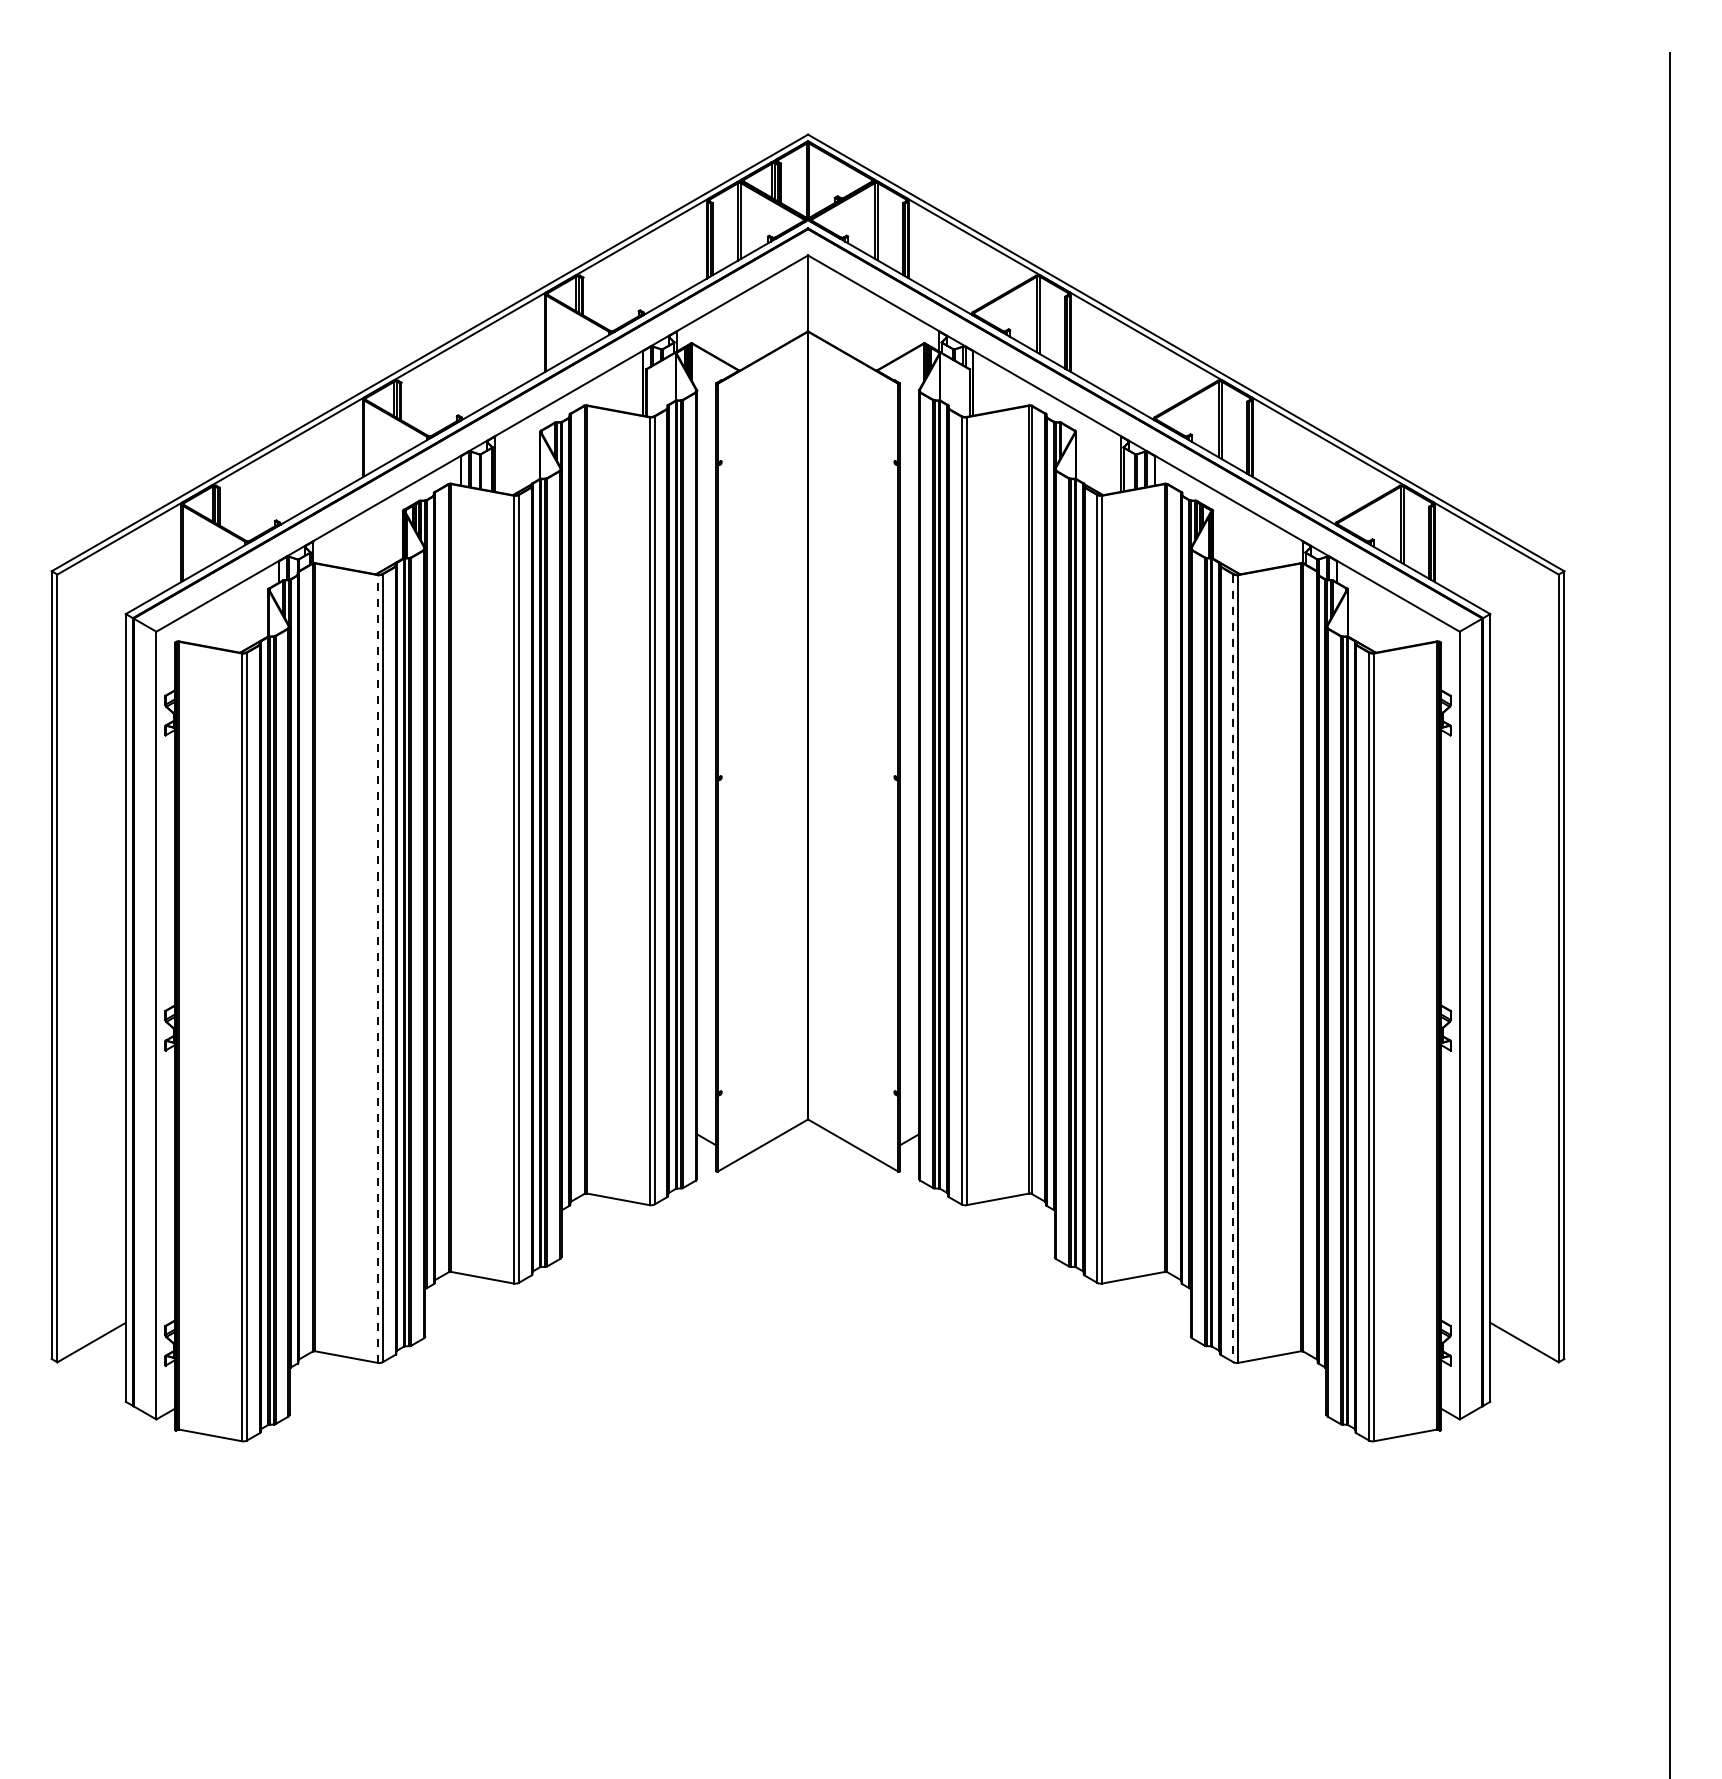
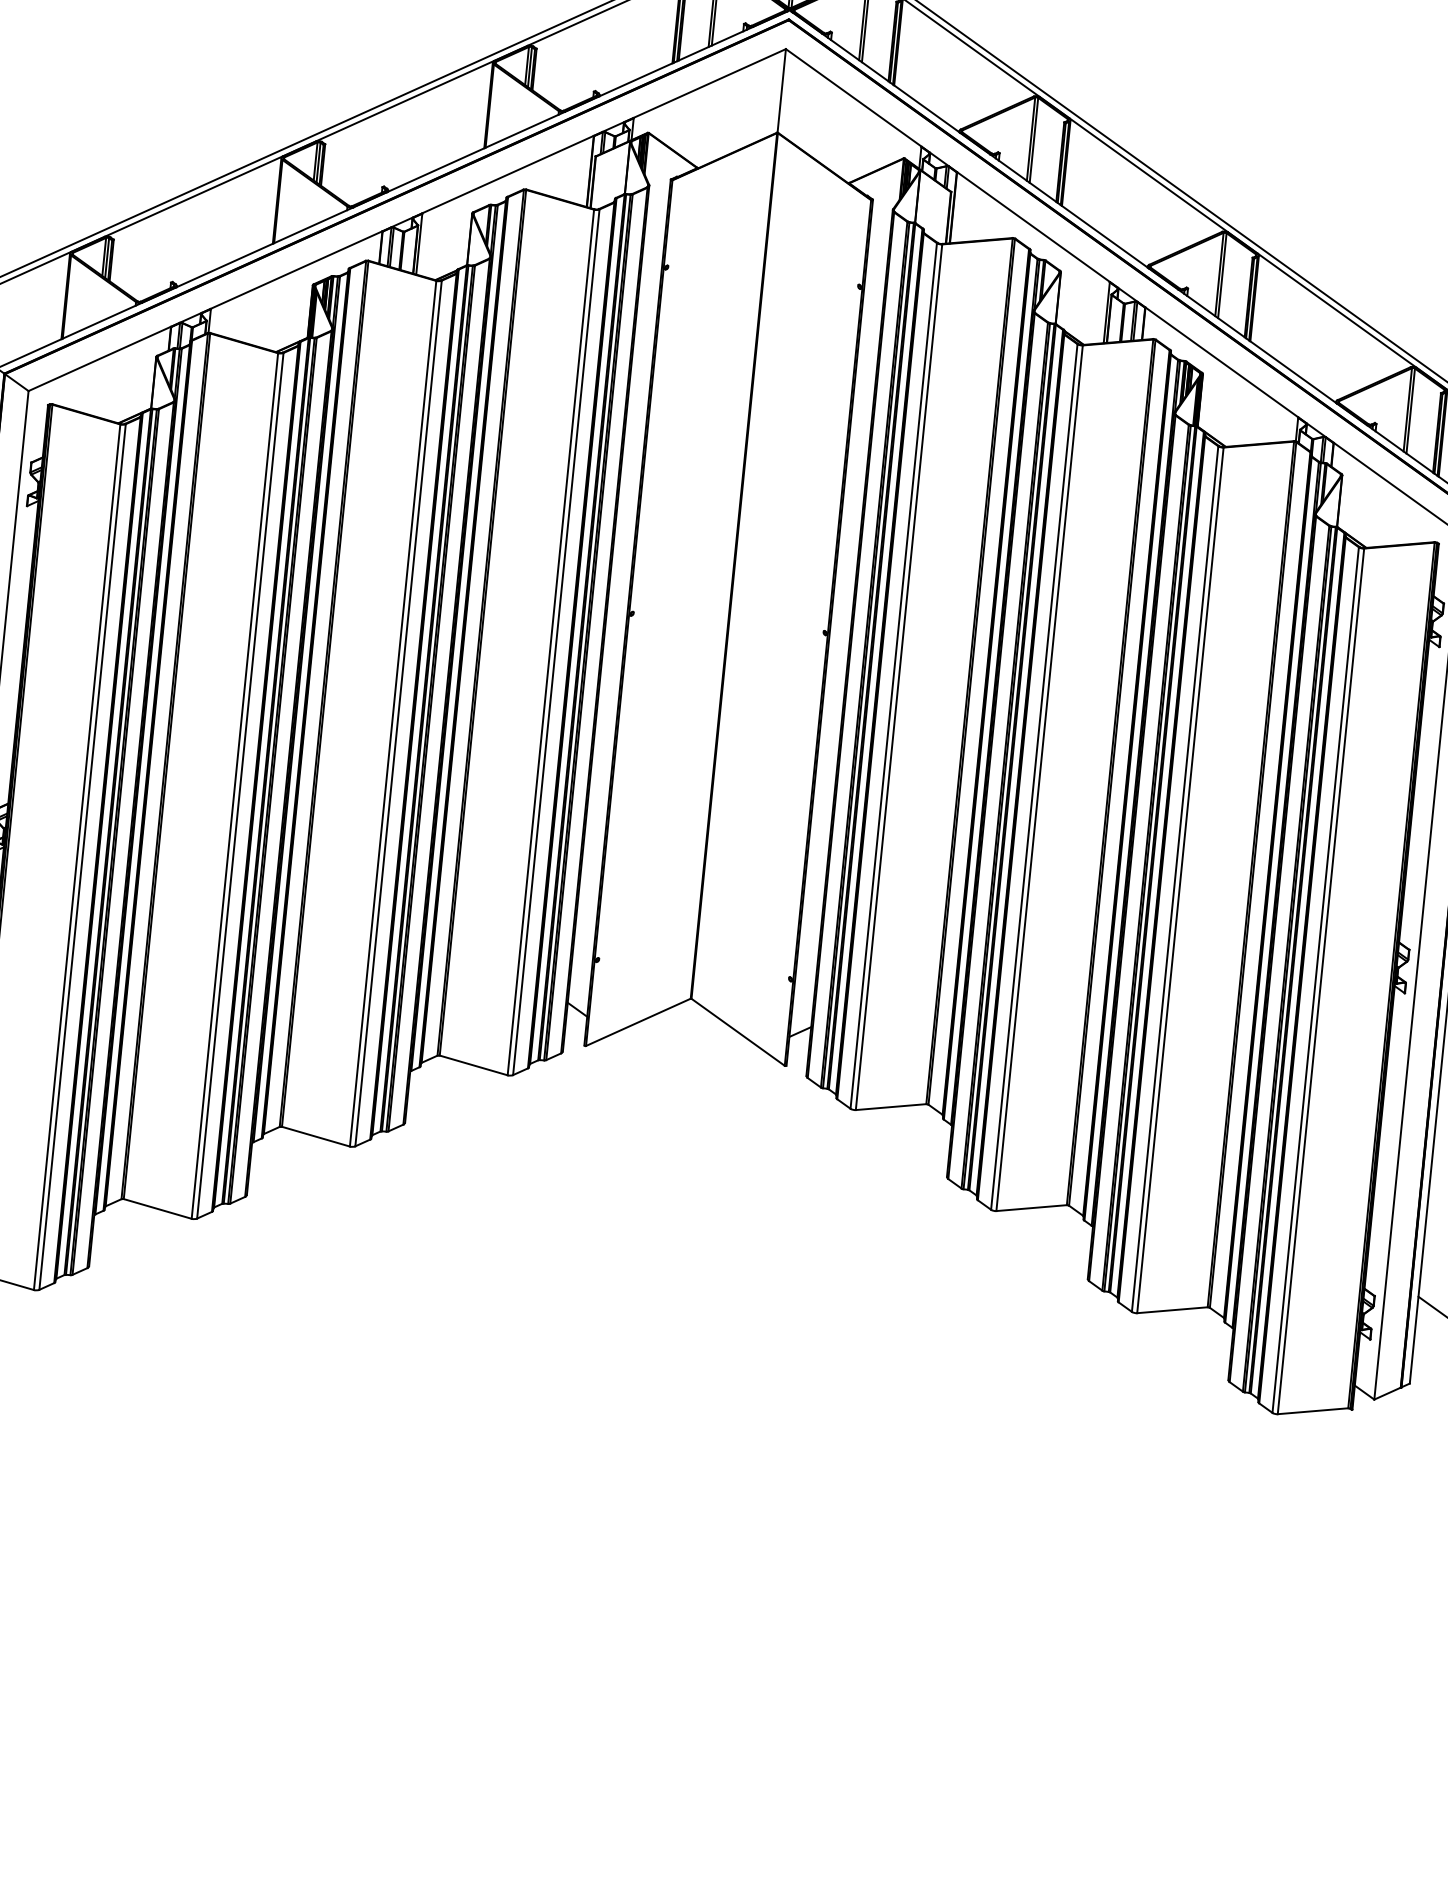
line: (1233, 968) -> (1175, 879), dashed -> solid
line: (377, 969) -> (234, 786), dashed -> solid

